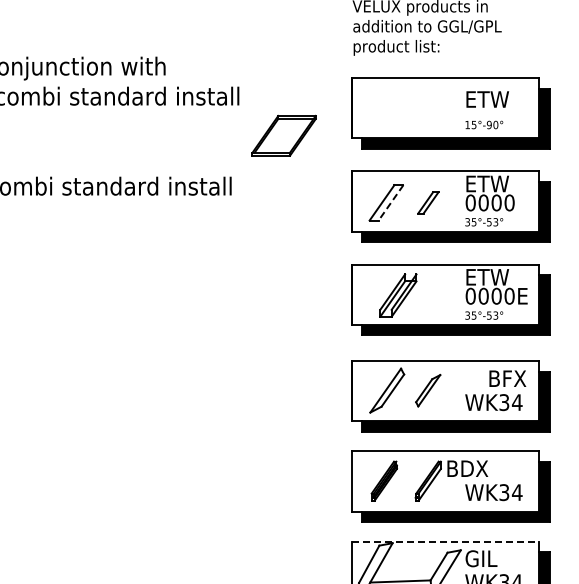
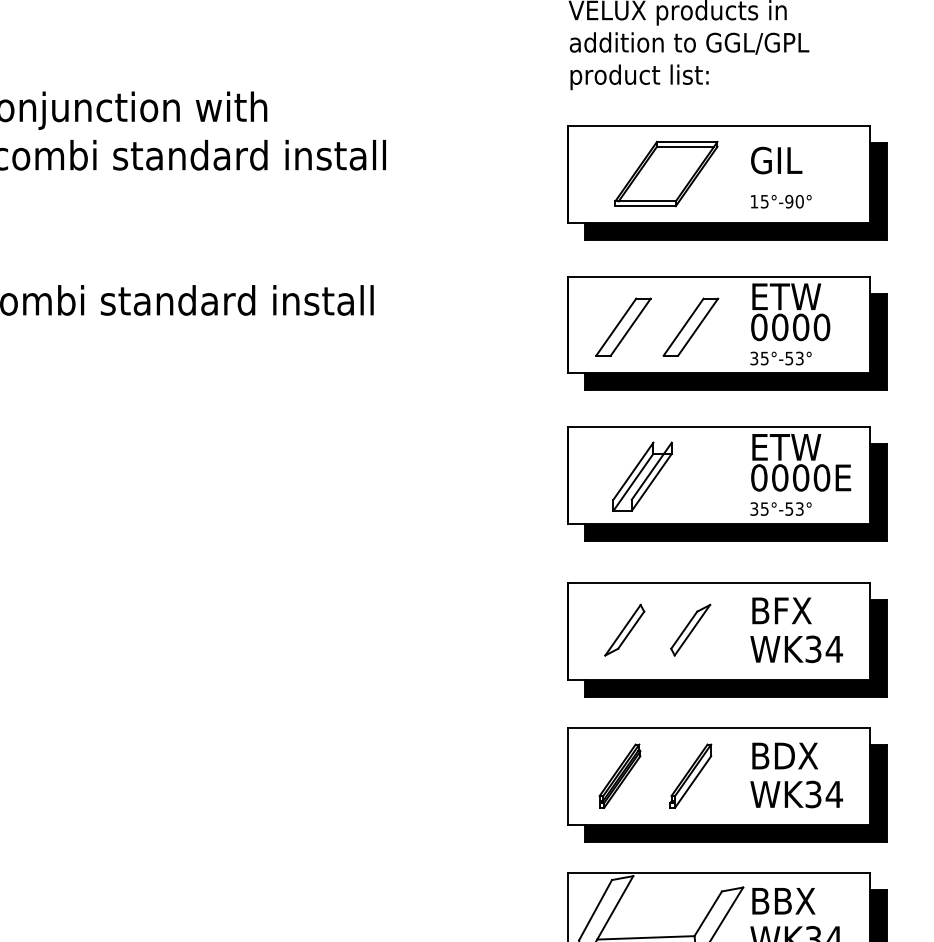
text: (487, 99) -> (786, 160), ETW -> GIL
part: (283, 135) -> (665, 173), moved
line: (391, 202) -> (631, 326), dashed -> solid
part: (428, 202) -> (691, 326), size x1.67
text: (507, 378) -> (781, 610), moved
part: (387, 390) -> (625, 629), size x0.71
text: (467, 468) -> (784, 755), moved
line: (445, 541) -> (718, 873), dashed -> solid
text: (485, 558) -> (783, 900), GIL -> BBX

